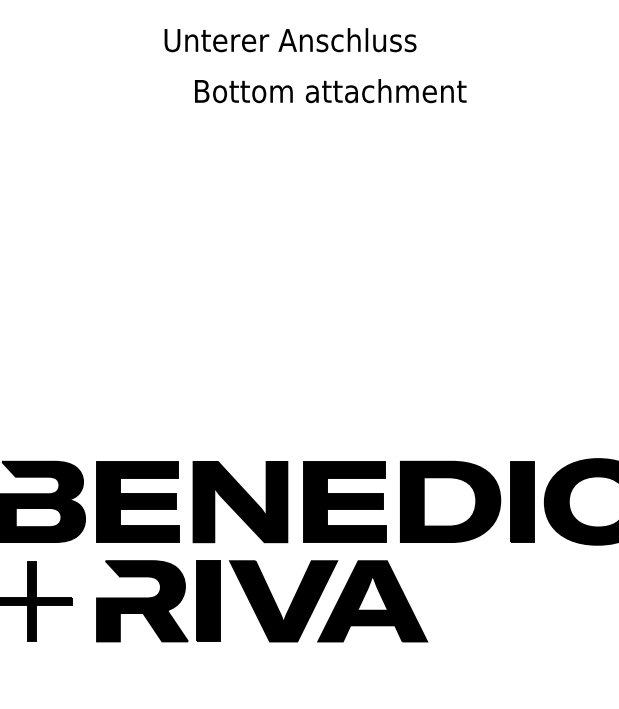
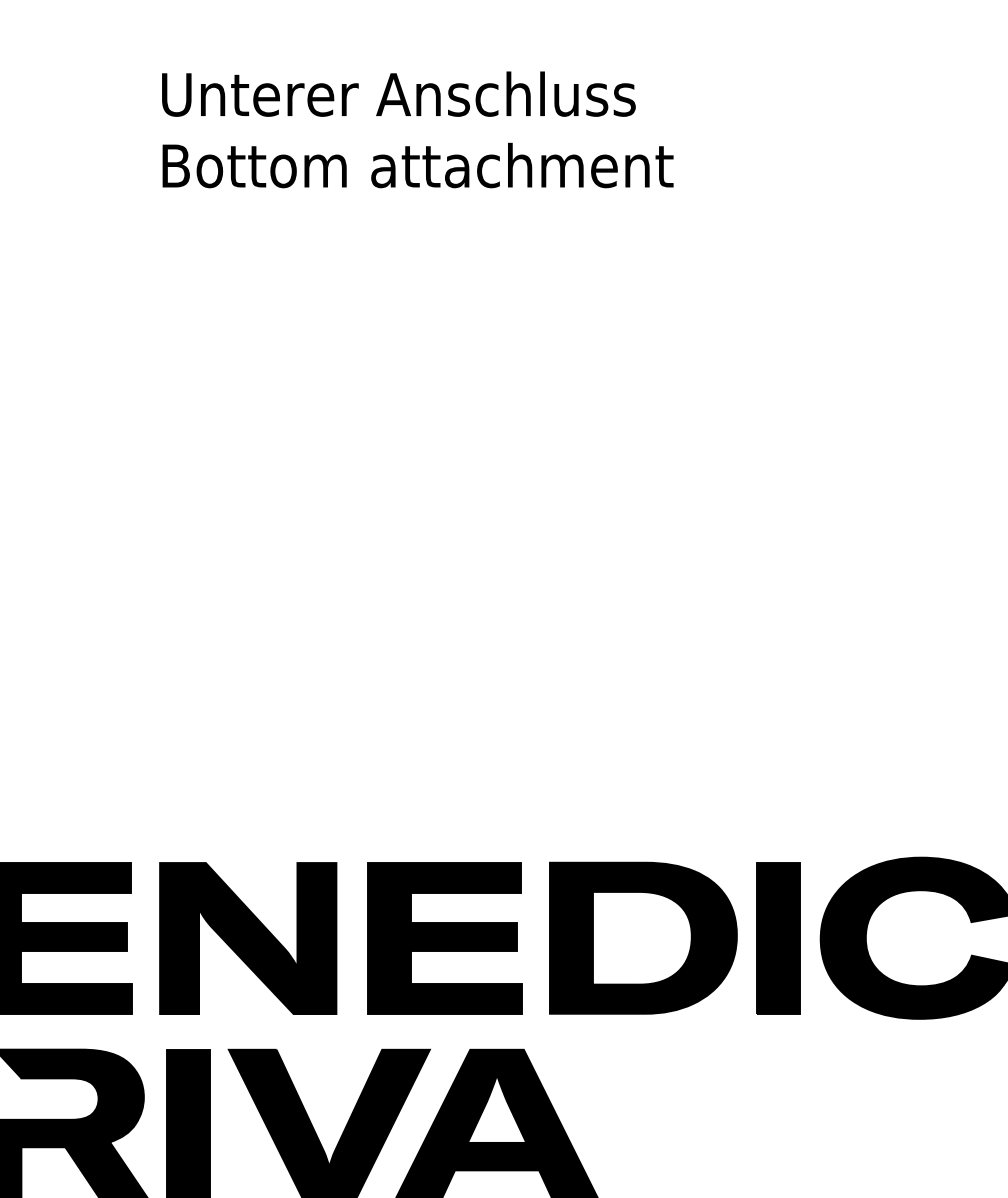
text: (290, 40) -> (398, 94), moved

